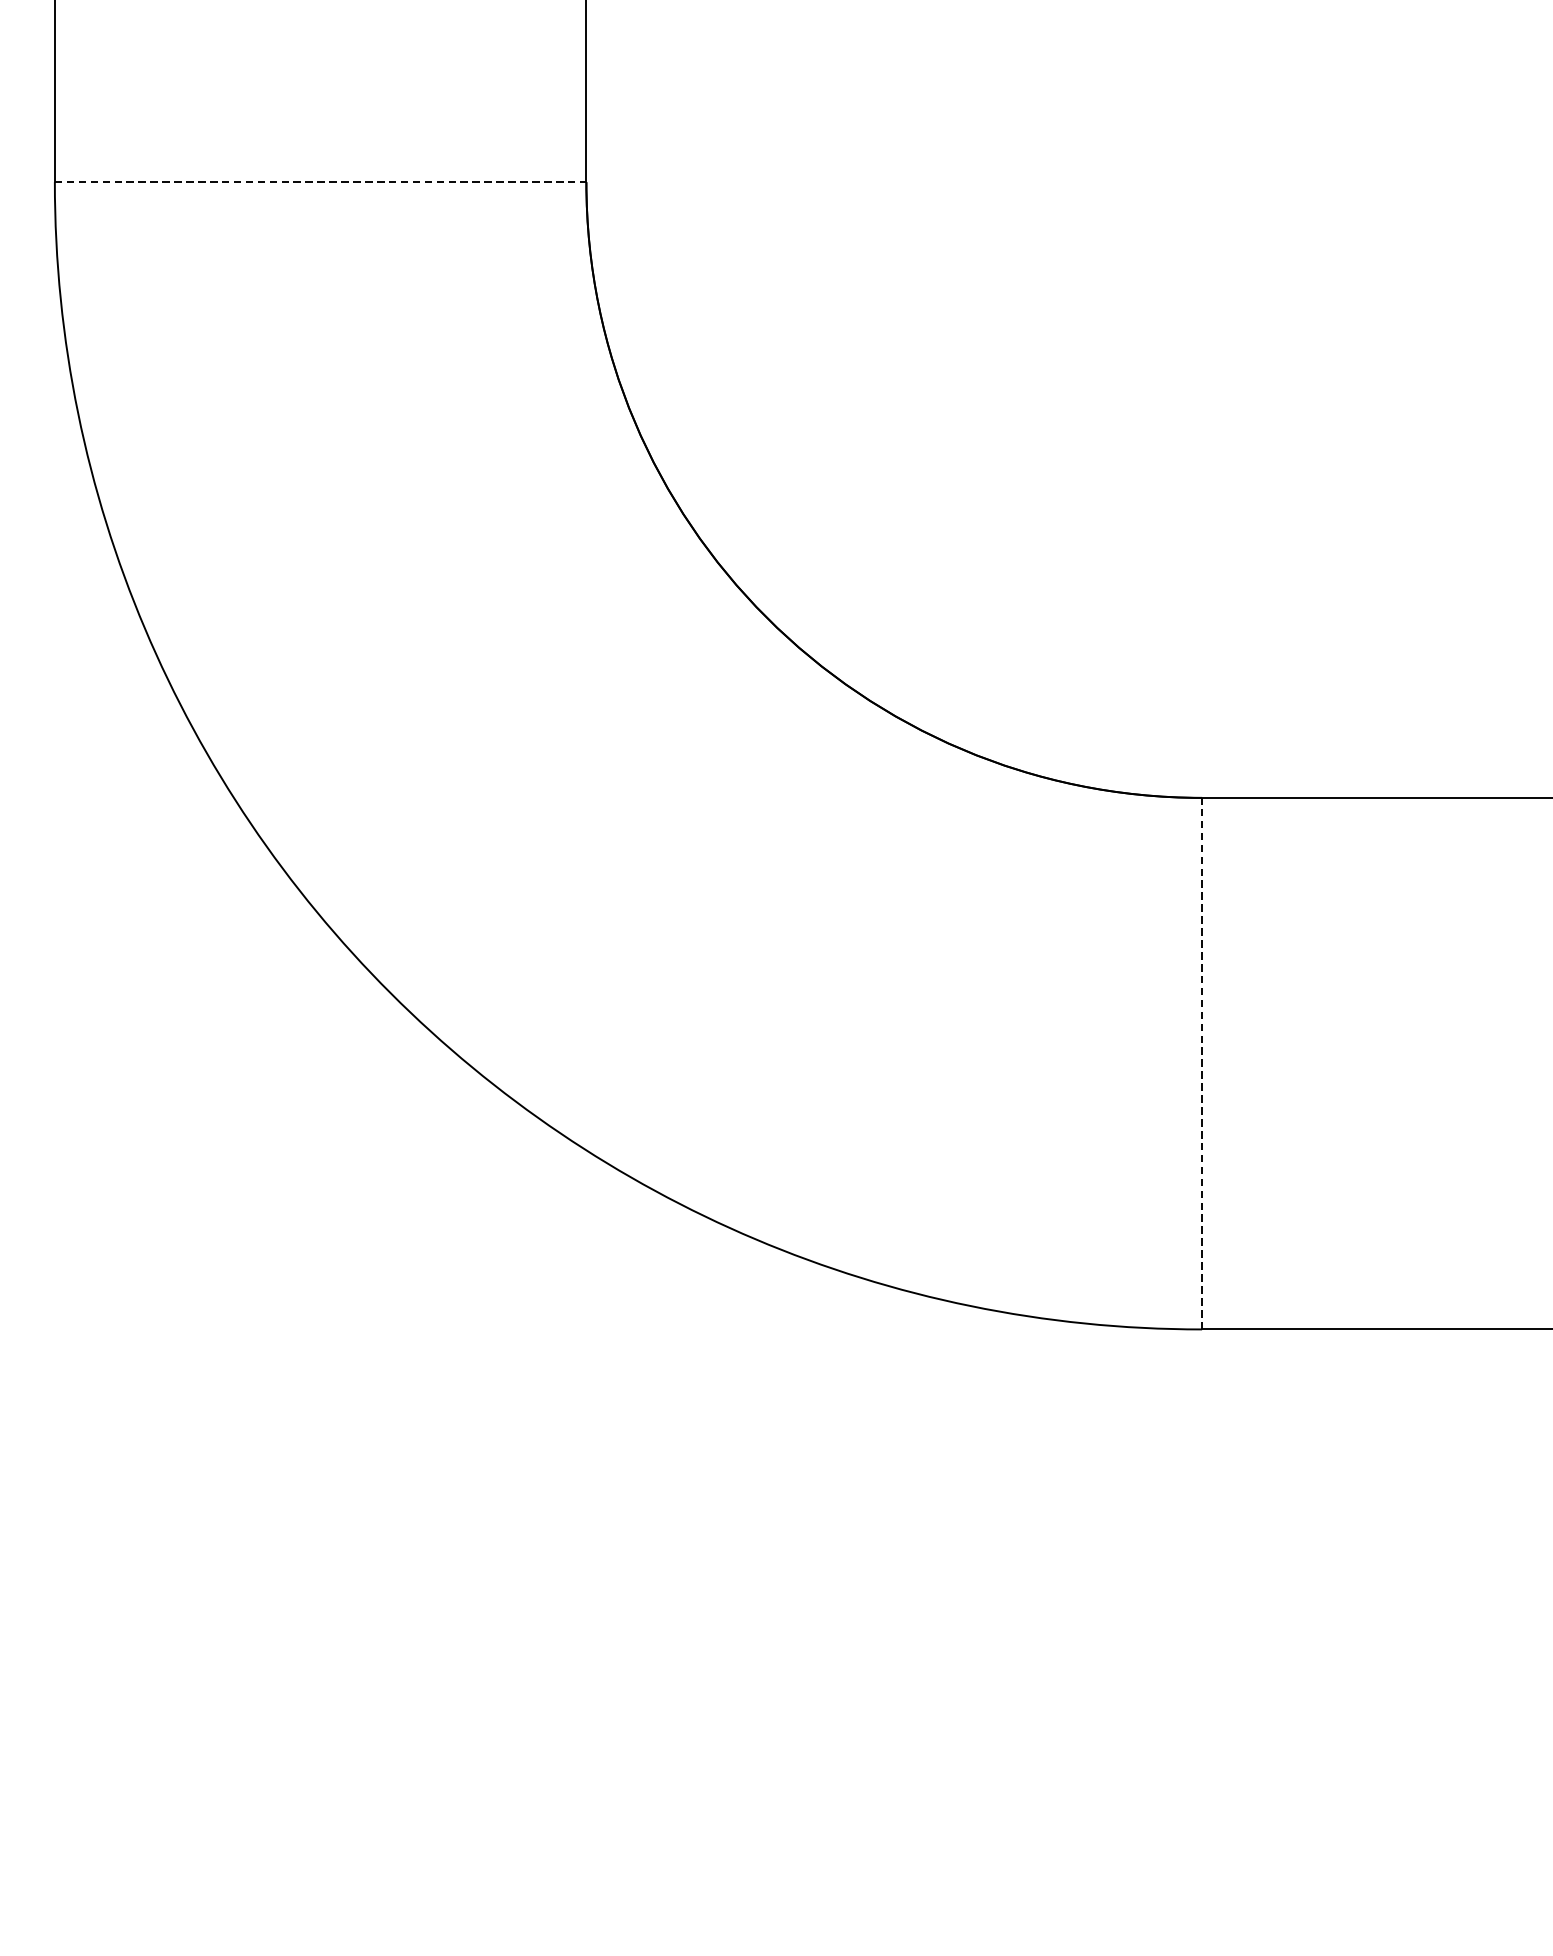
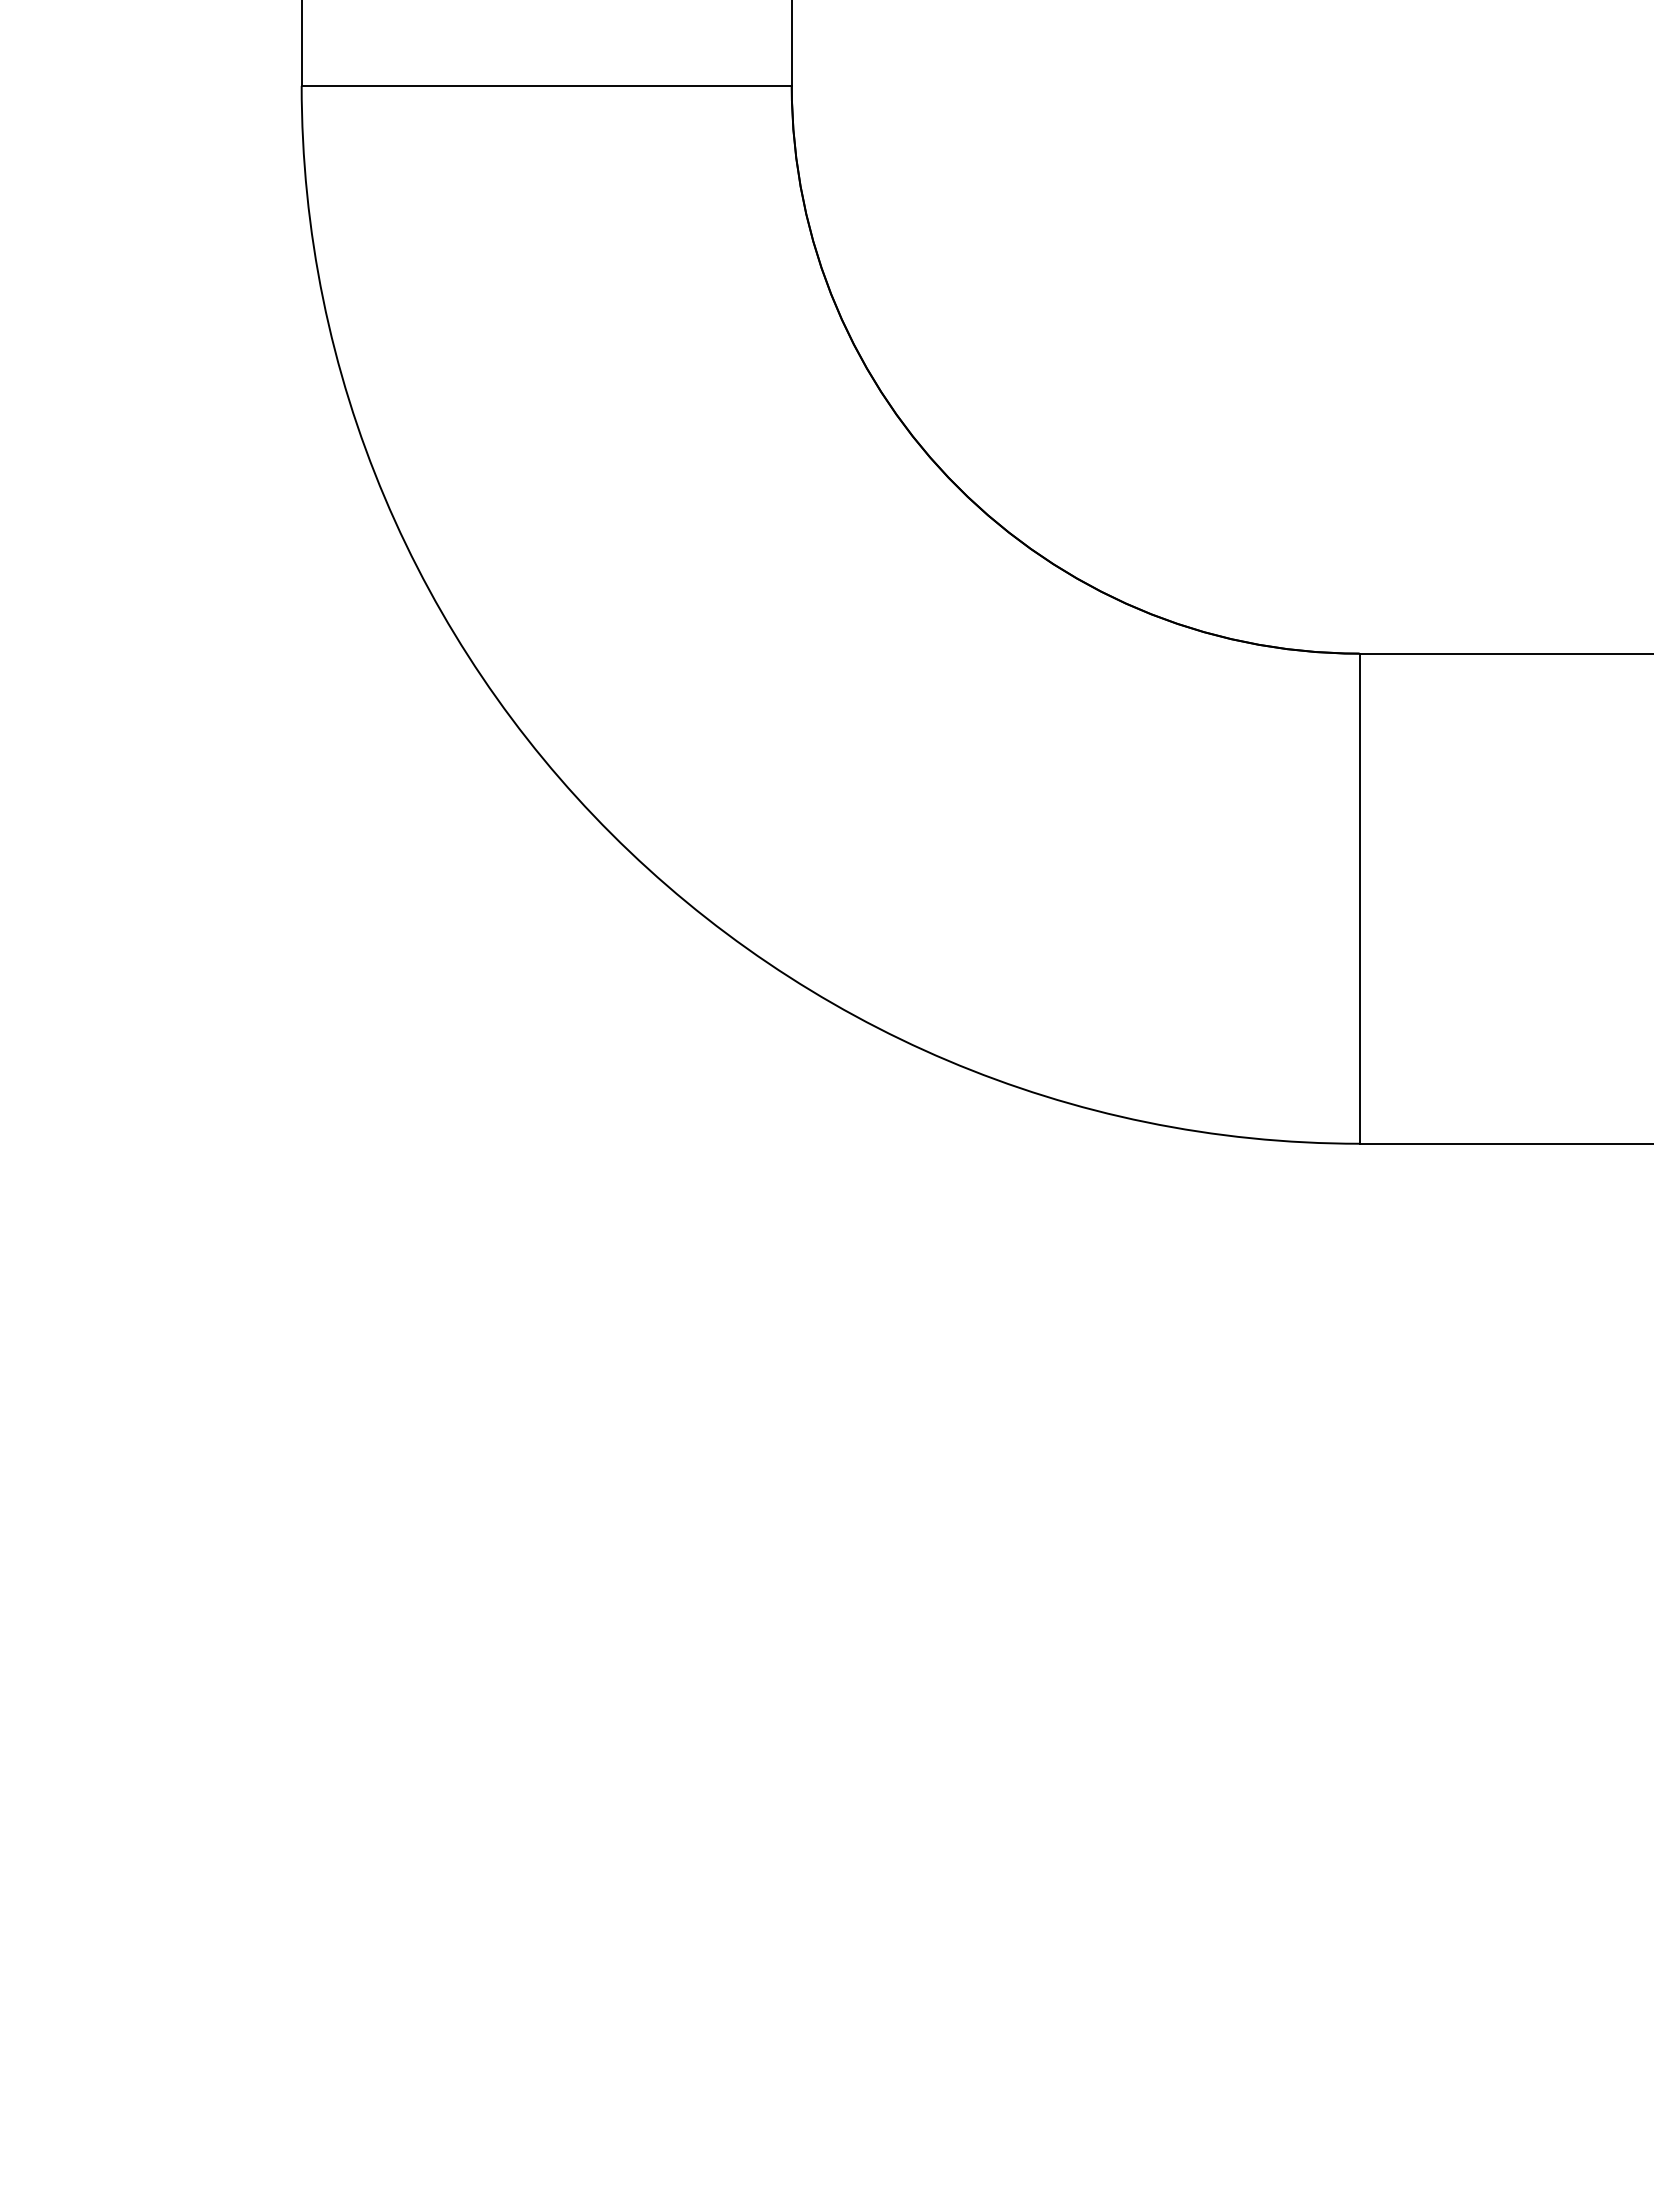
line: (321, 181) -> (547, 85), dashed -> solid
line: (1202, 1063) -> (1359, 898), dashed -> solid

